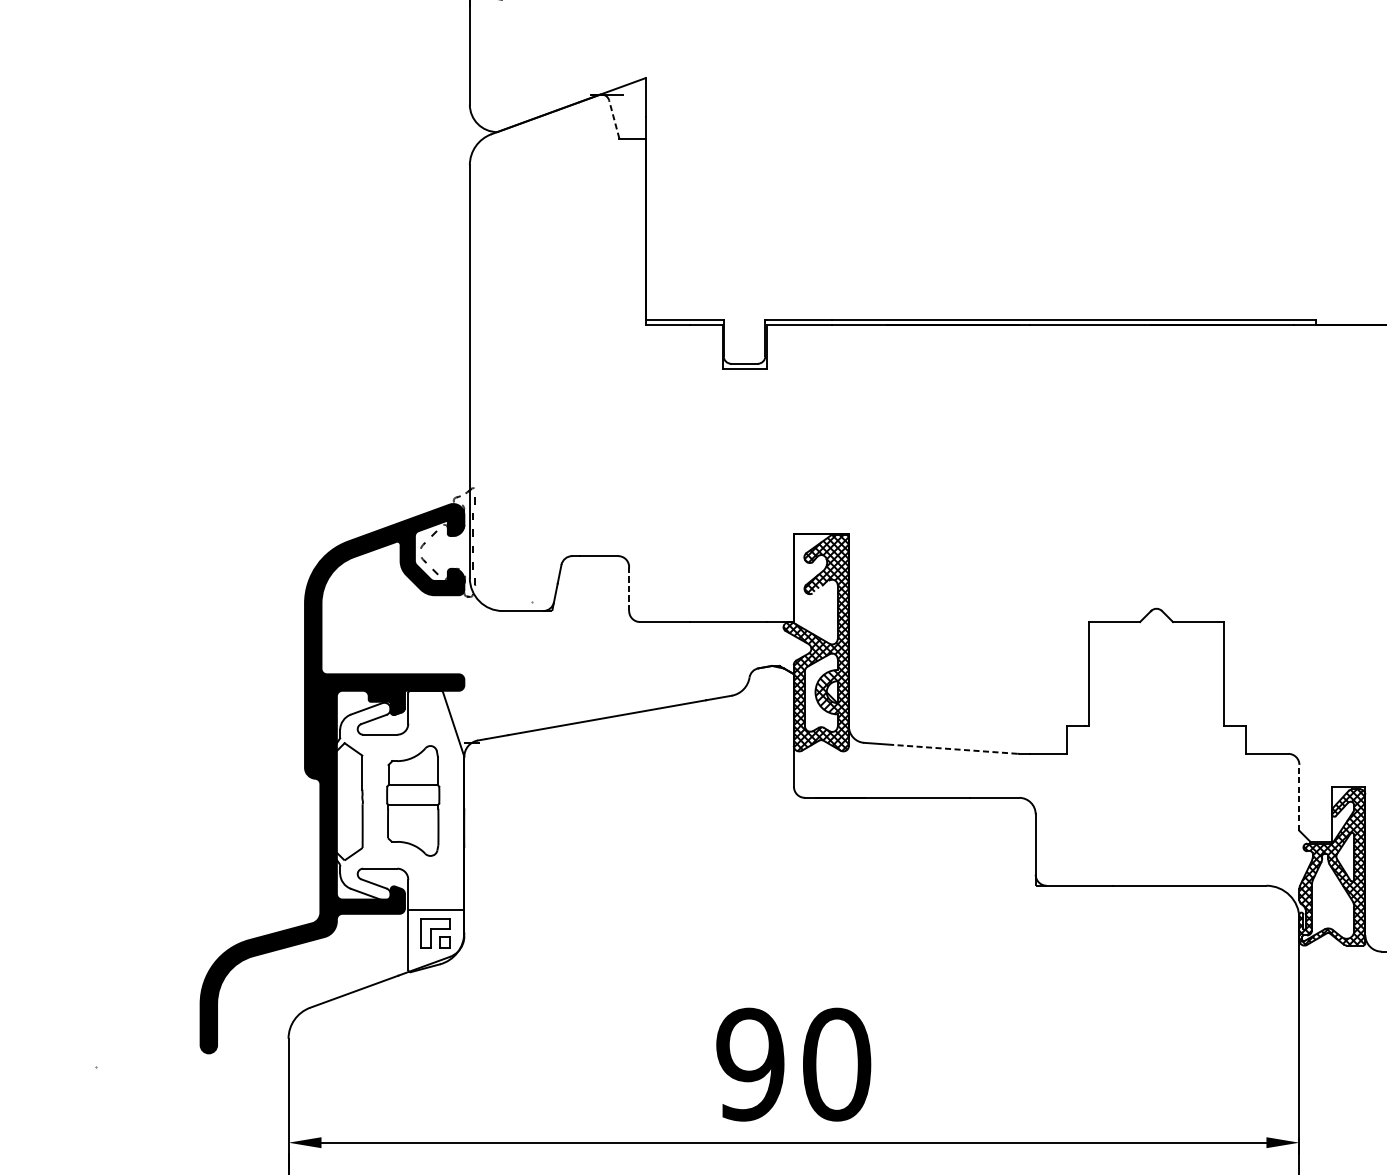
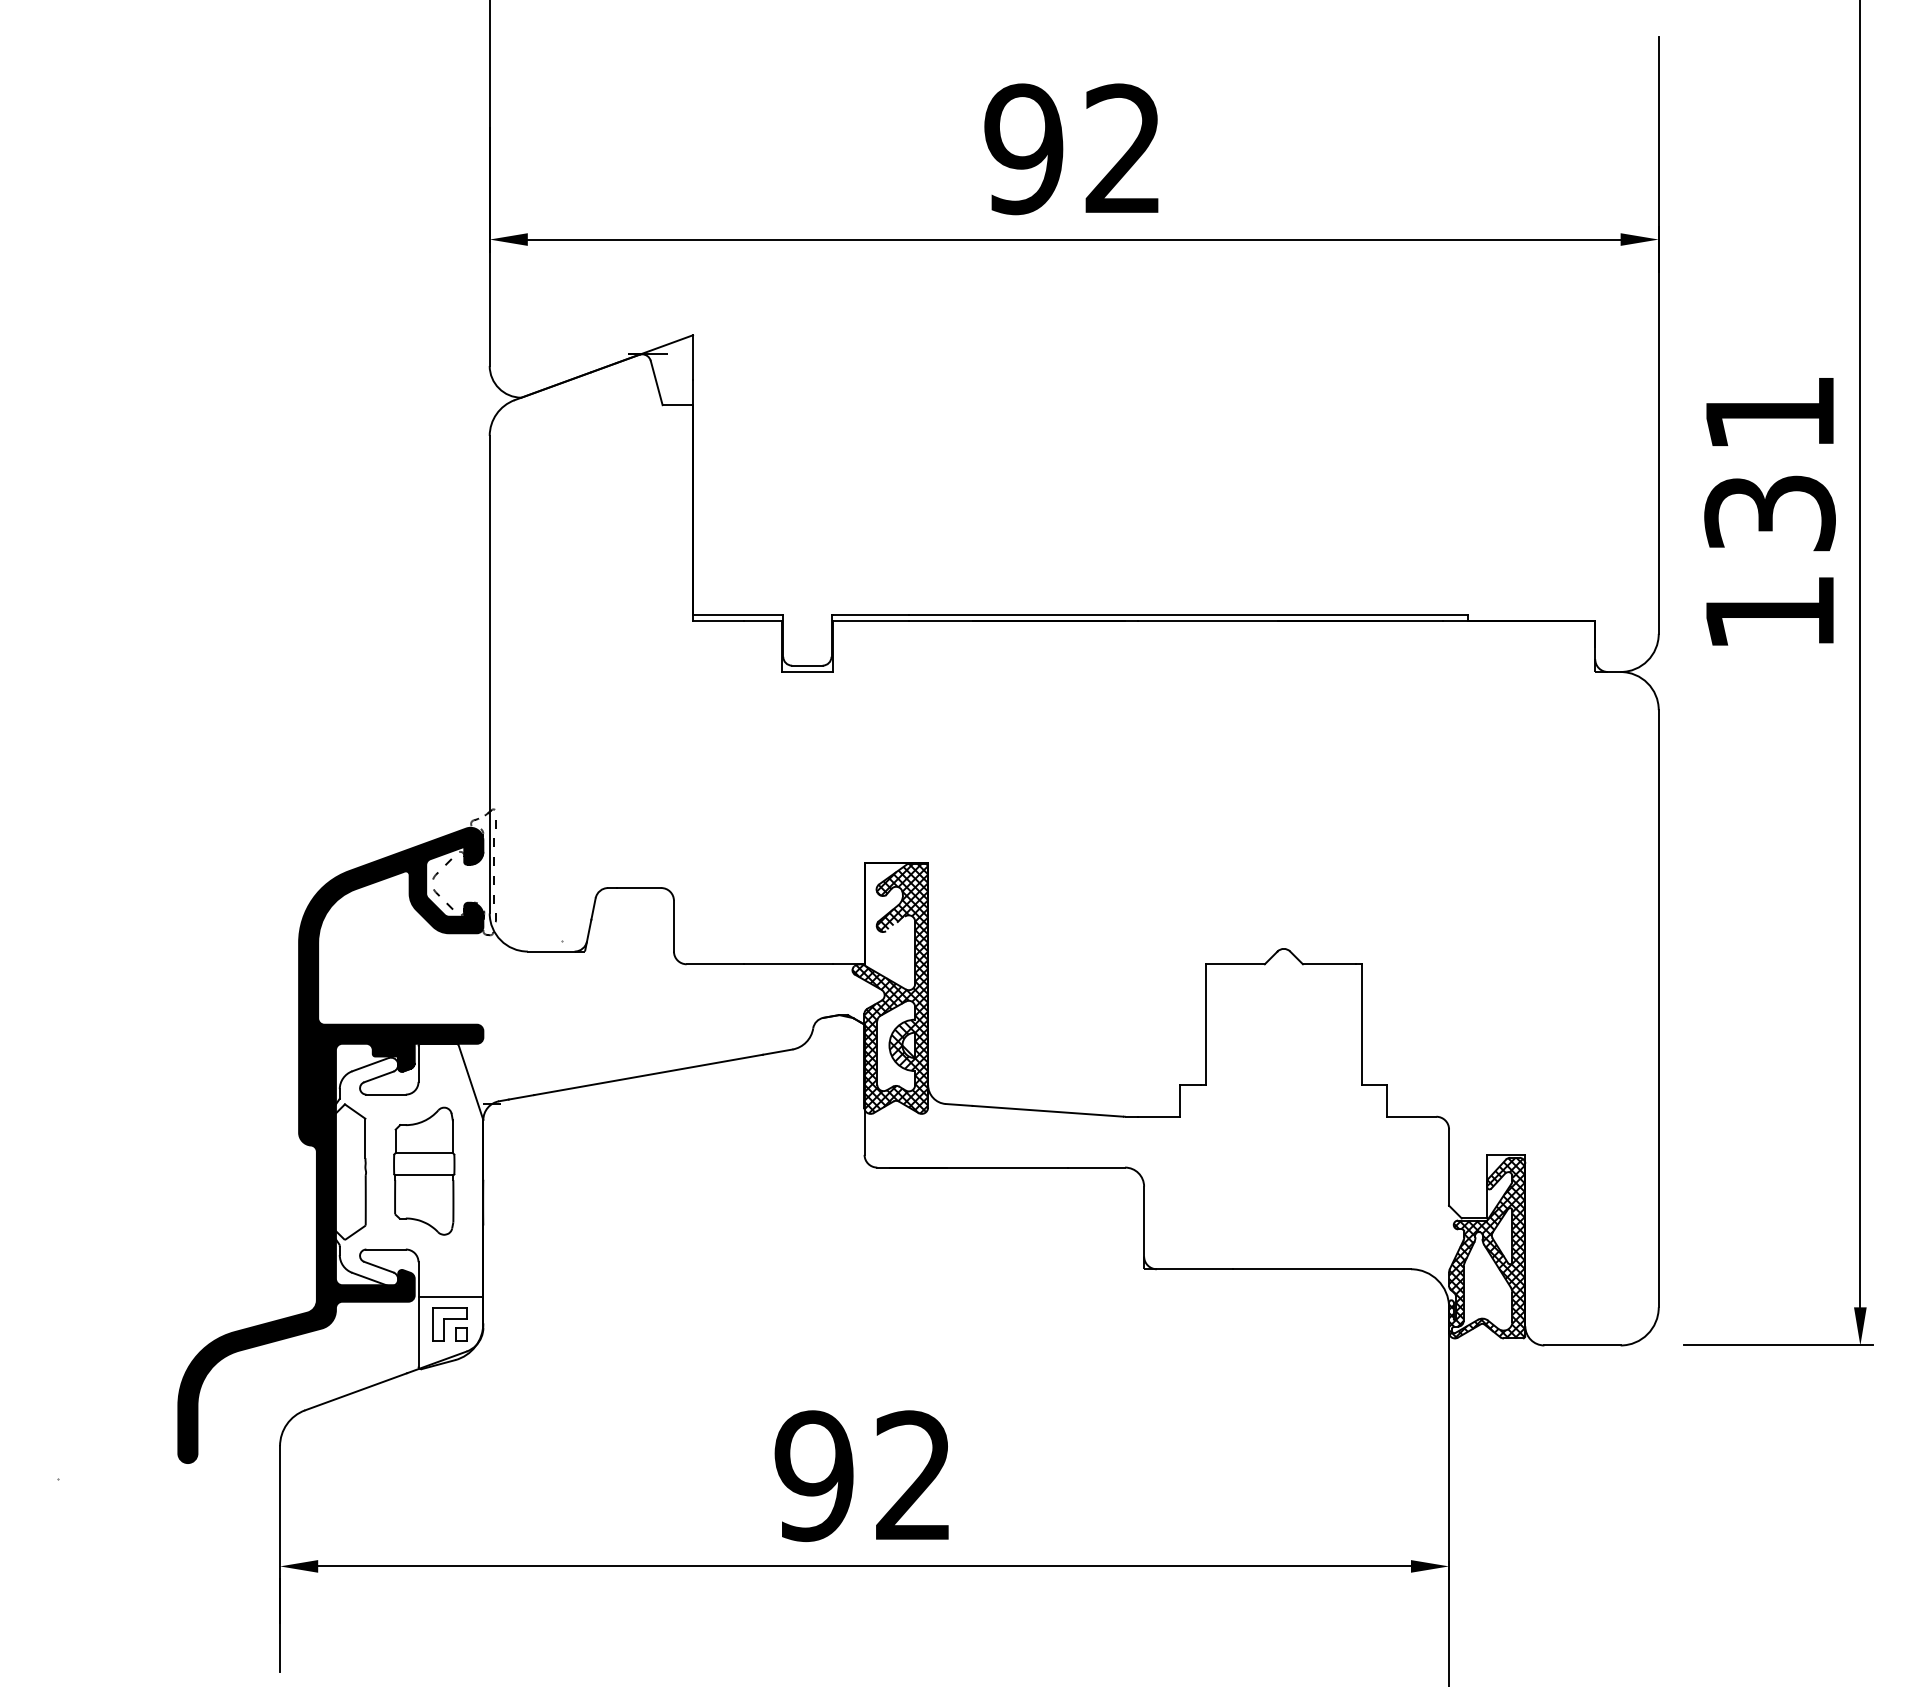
line: (614, 119) -> (656, 383), dashed -> solid
line: (628, 588) -> (673, 925), dashed -> solid
line: (952, 749) -> (1047, 1111), dashed -> solid
line: (1299, 797) -> (1449, 1167), dashed -> solid
text: (837, 1064) -> (914, 1476), 90 -> 92

